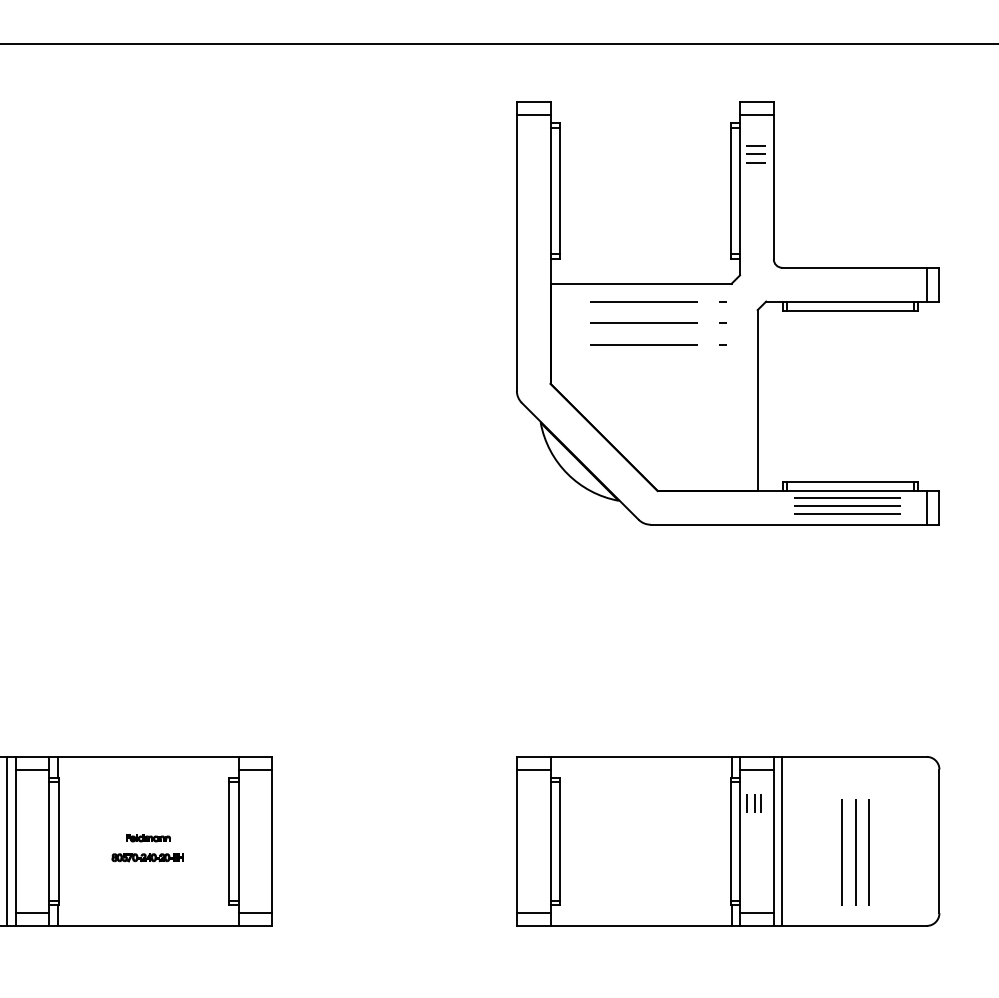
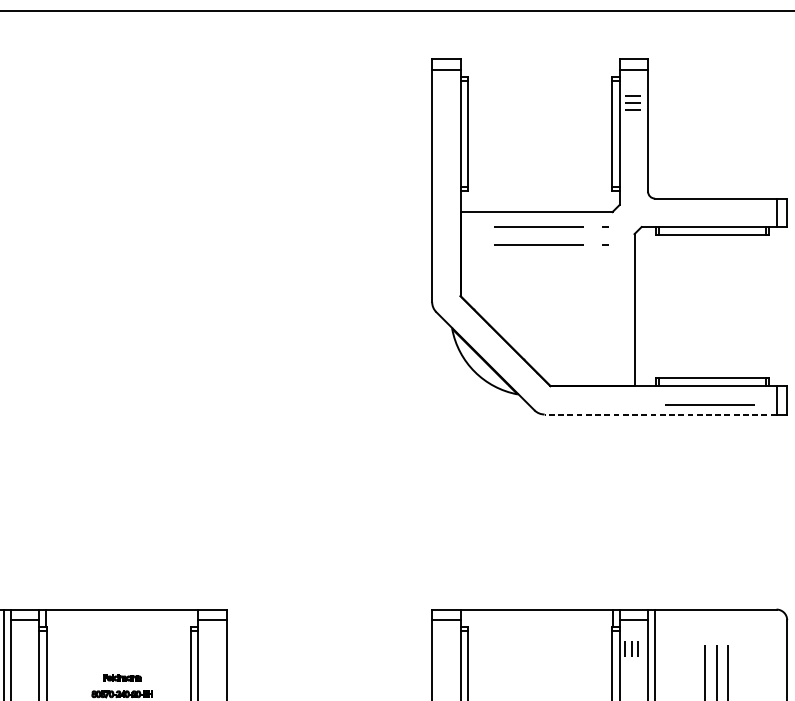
line: (658, 344) -> (551, 263), removed
line: (848, 497) -> (710, 391), removed
line: (848, 505) -> (710, 398), removed
line: (788, 524) -> (660, 414), solid -> dashed

